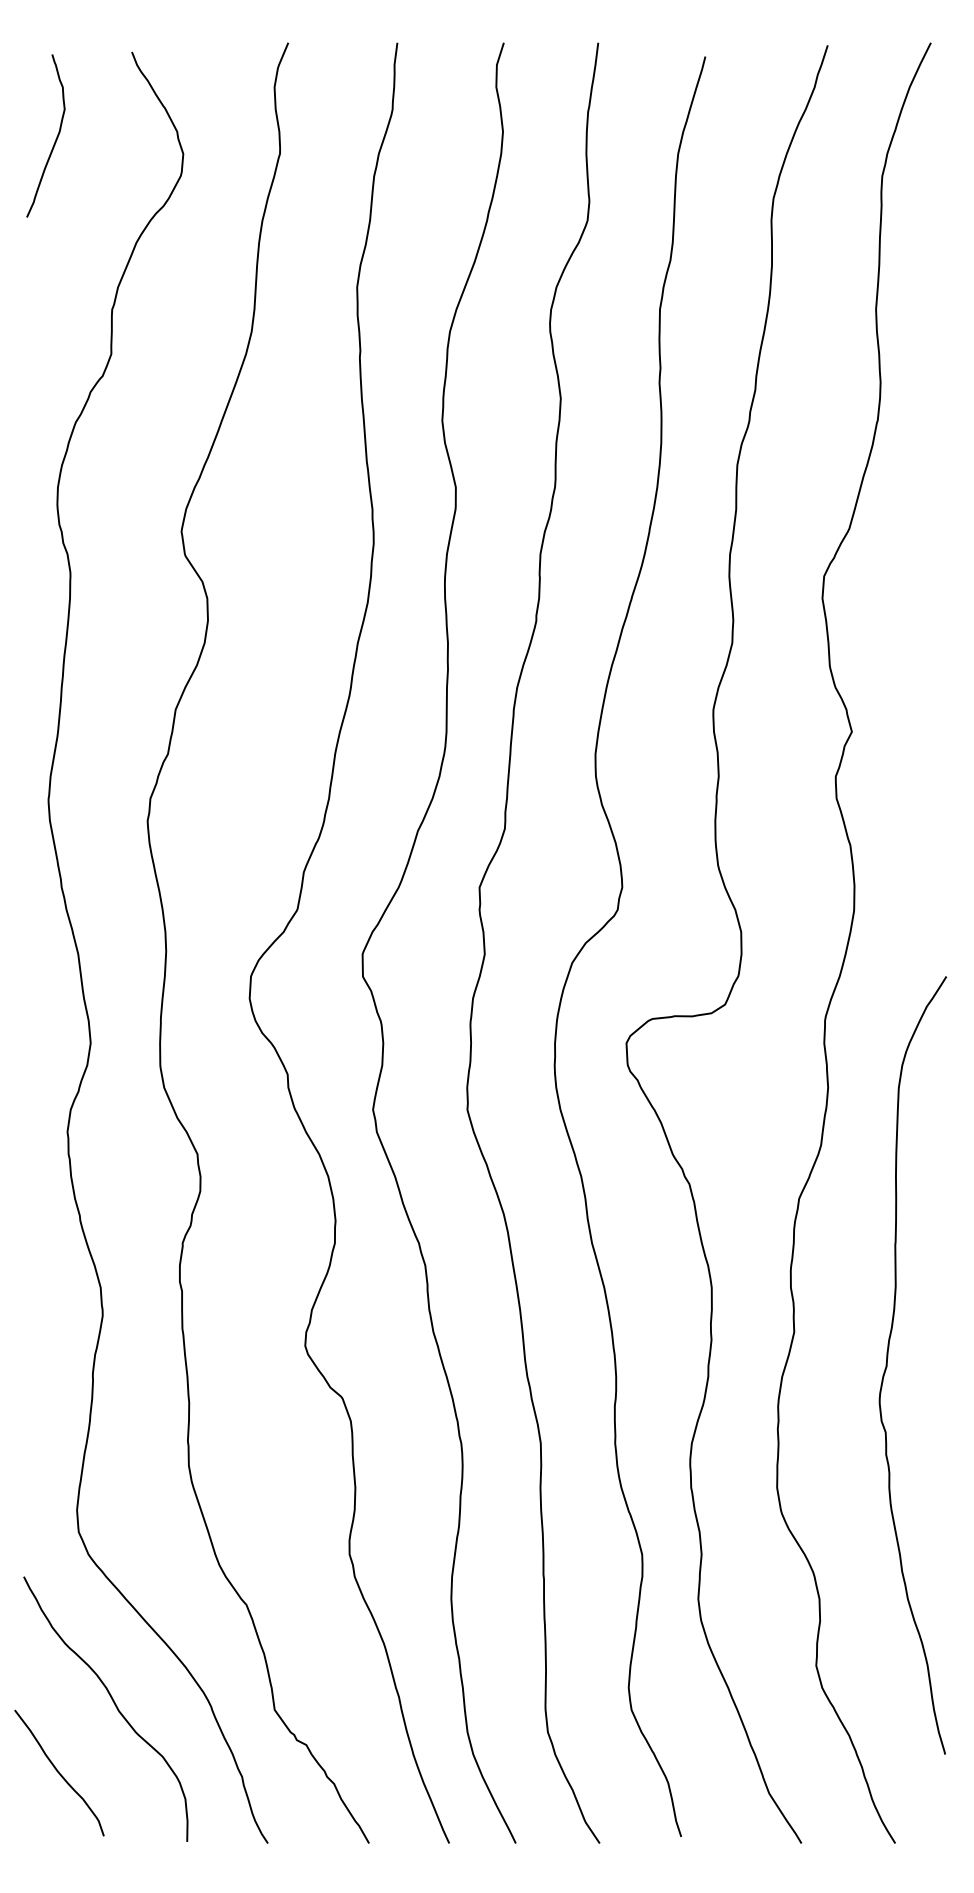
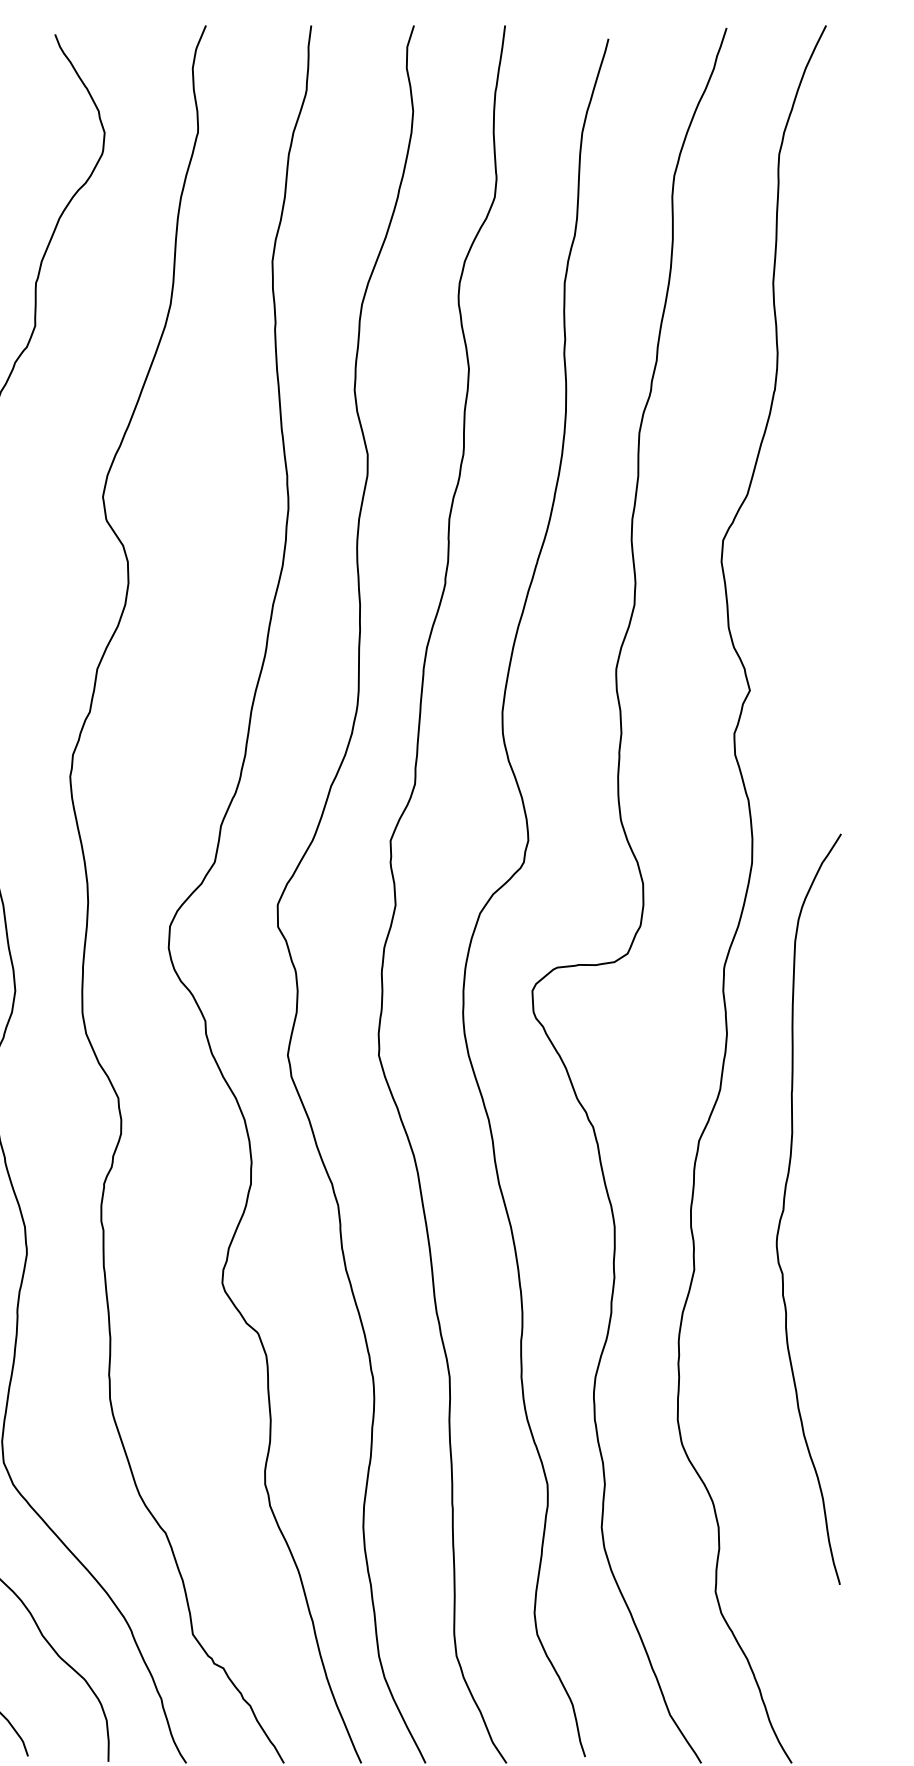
curve: (887, 1365) -> (784, 1209), moved

